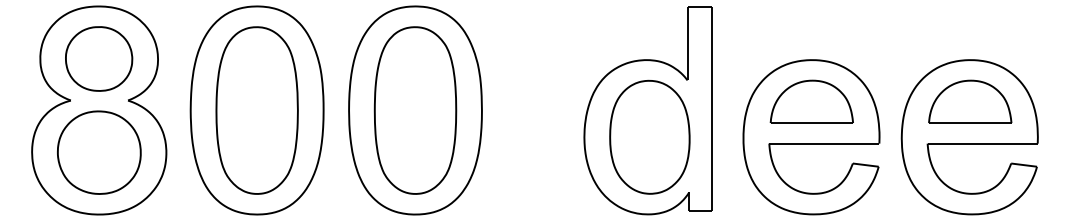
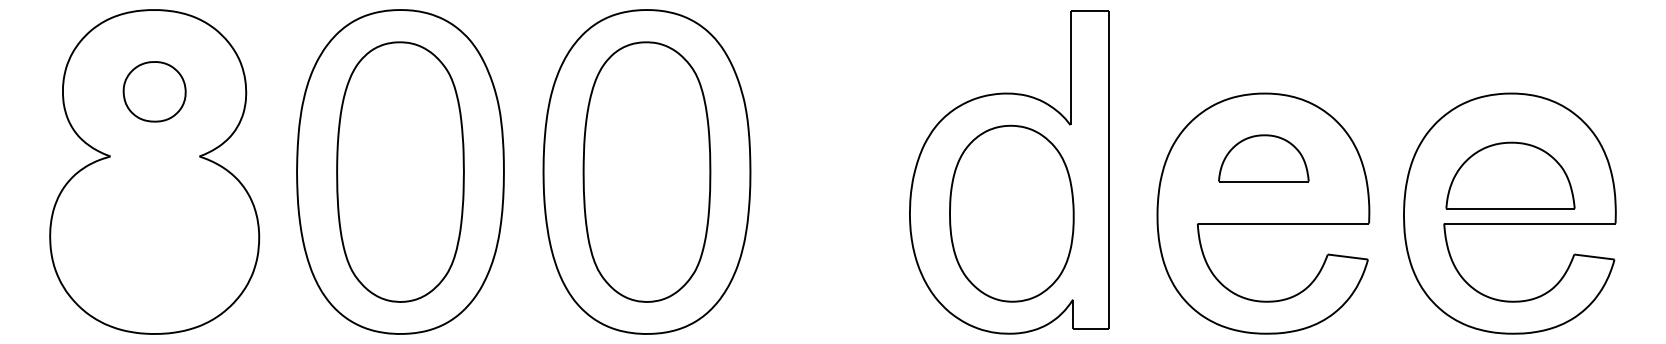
part: (99, 58) -> (155, 91), size x0.6
part: (811, 101) -> (1263, 157), size x0.7
part: (970, 101) -> (1510, 175), moved
part: (99, 152) -> (155, 237), removed

